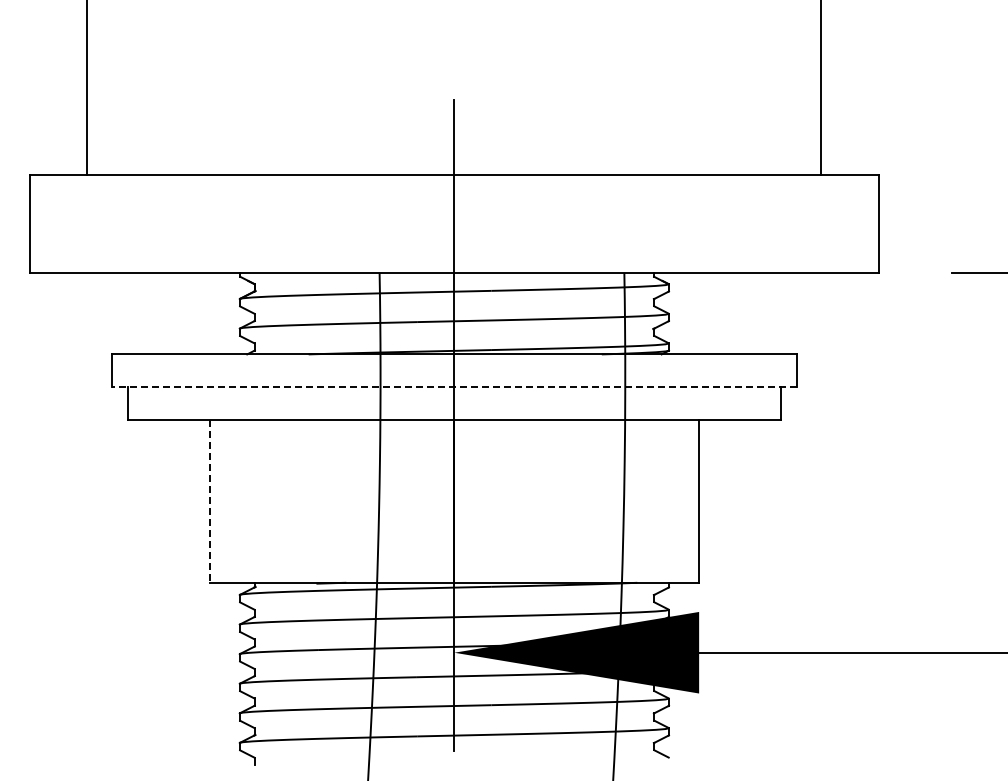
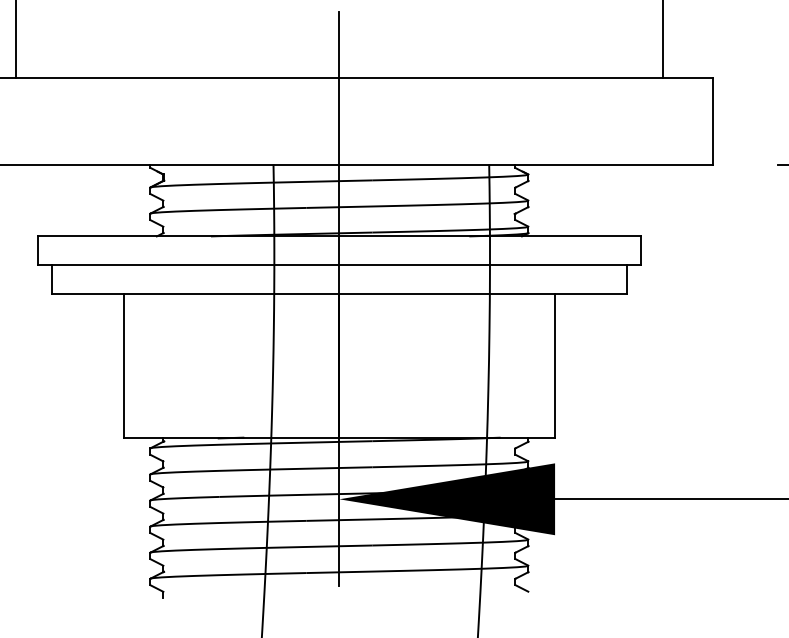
line: (454, 387) -> (339, 265), dashed -> solid
line: (209, 501) -> (123, 366), dashed -> solid

